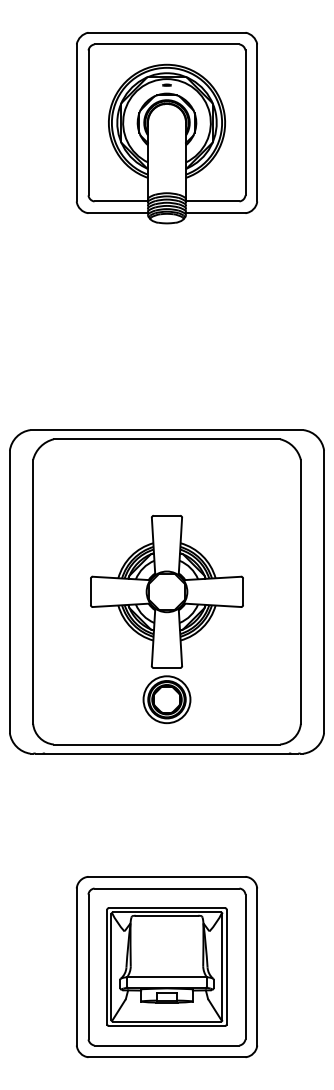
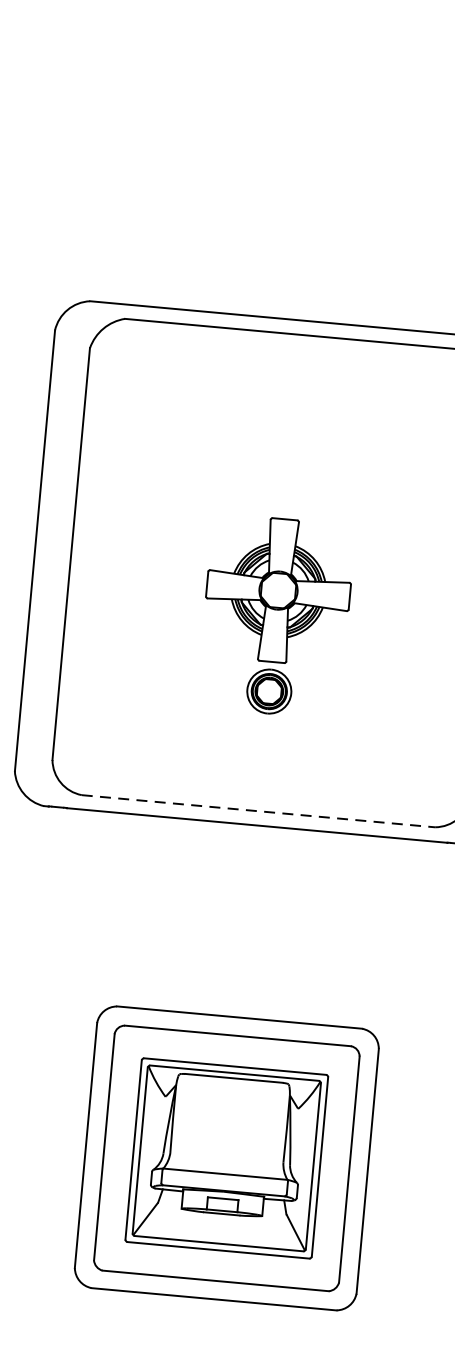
part: (166, 619) -> (275, 616), size x0.6
line: (167, 744) -> (259, 811), solid -> dashed

